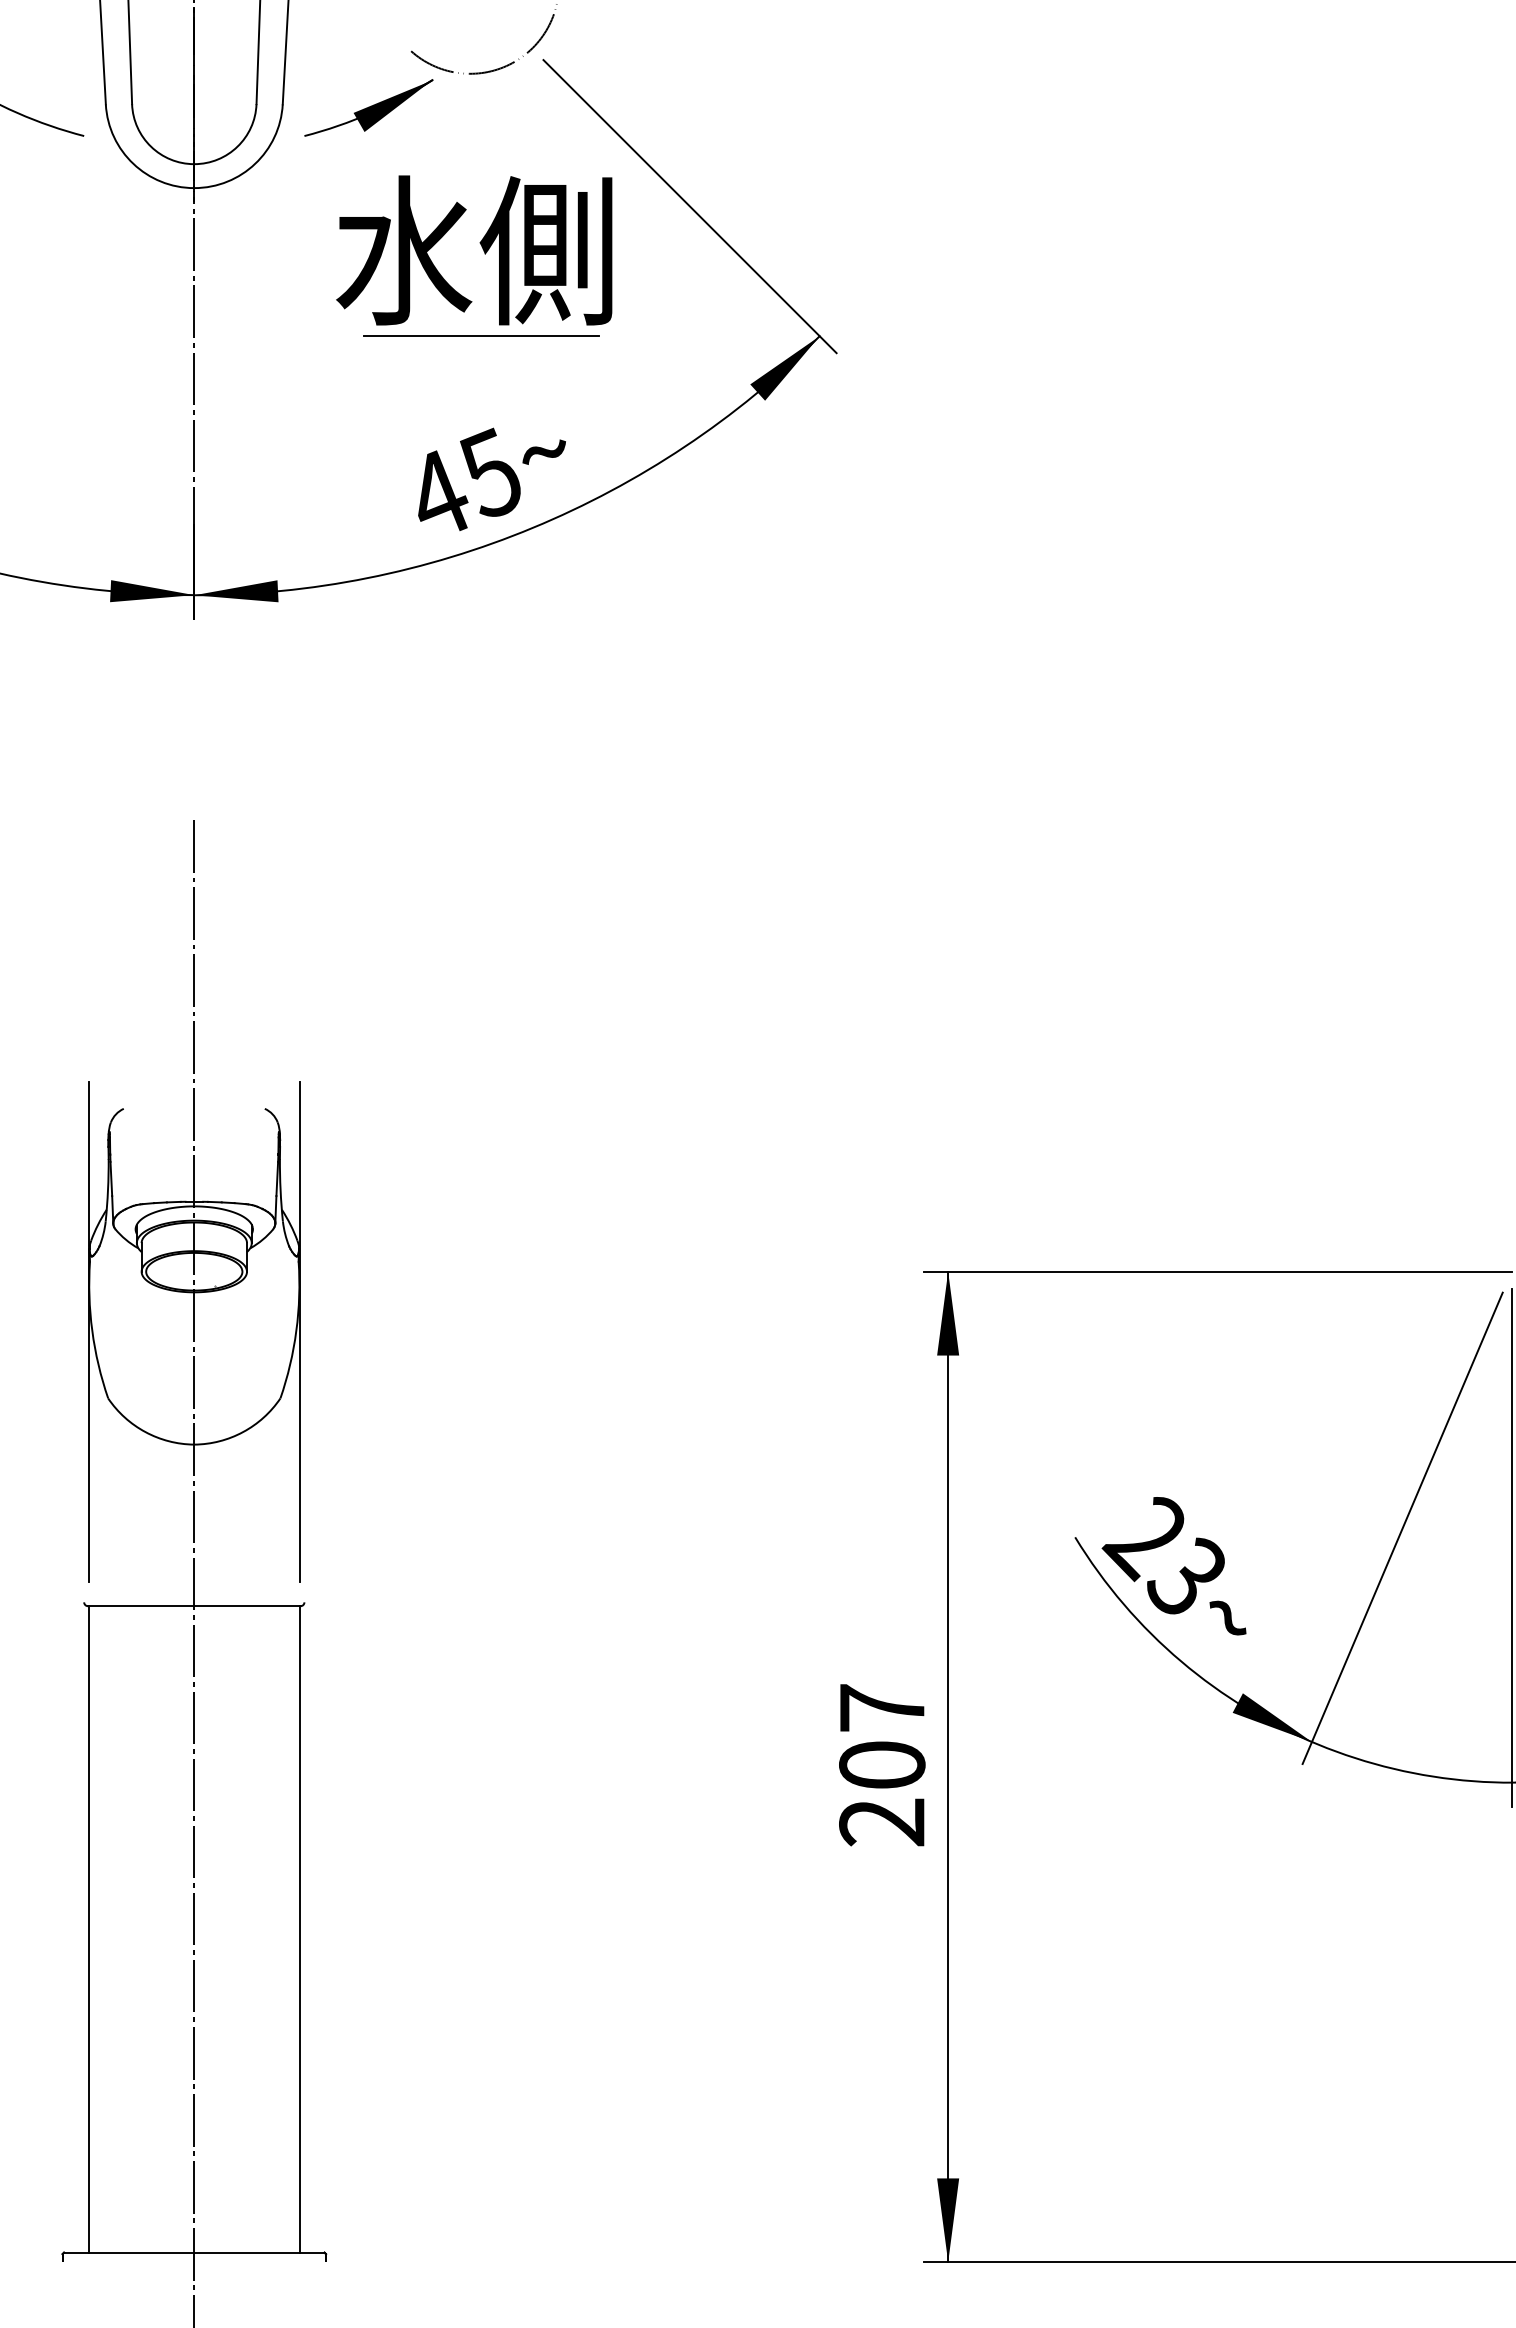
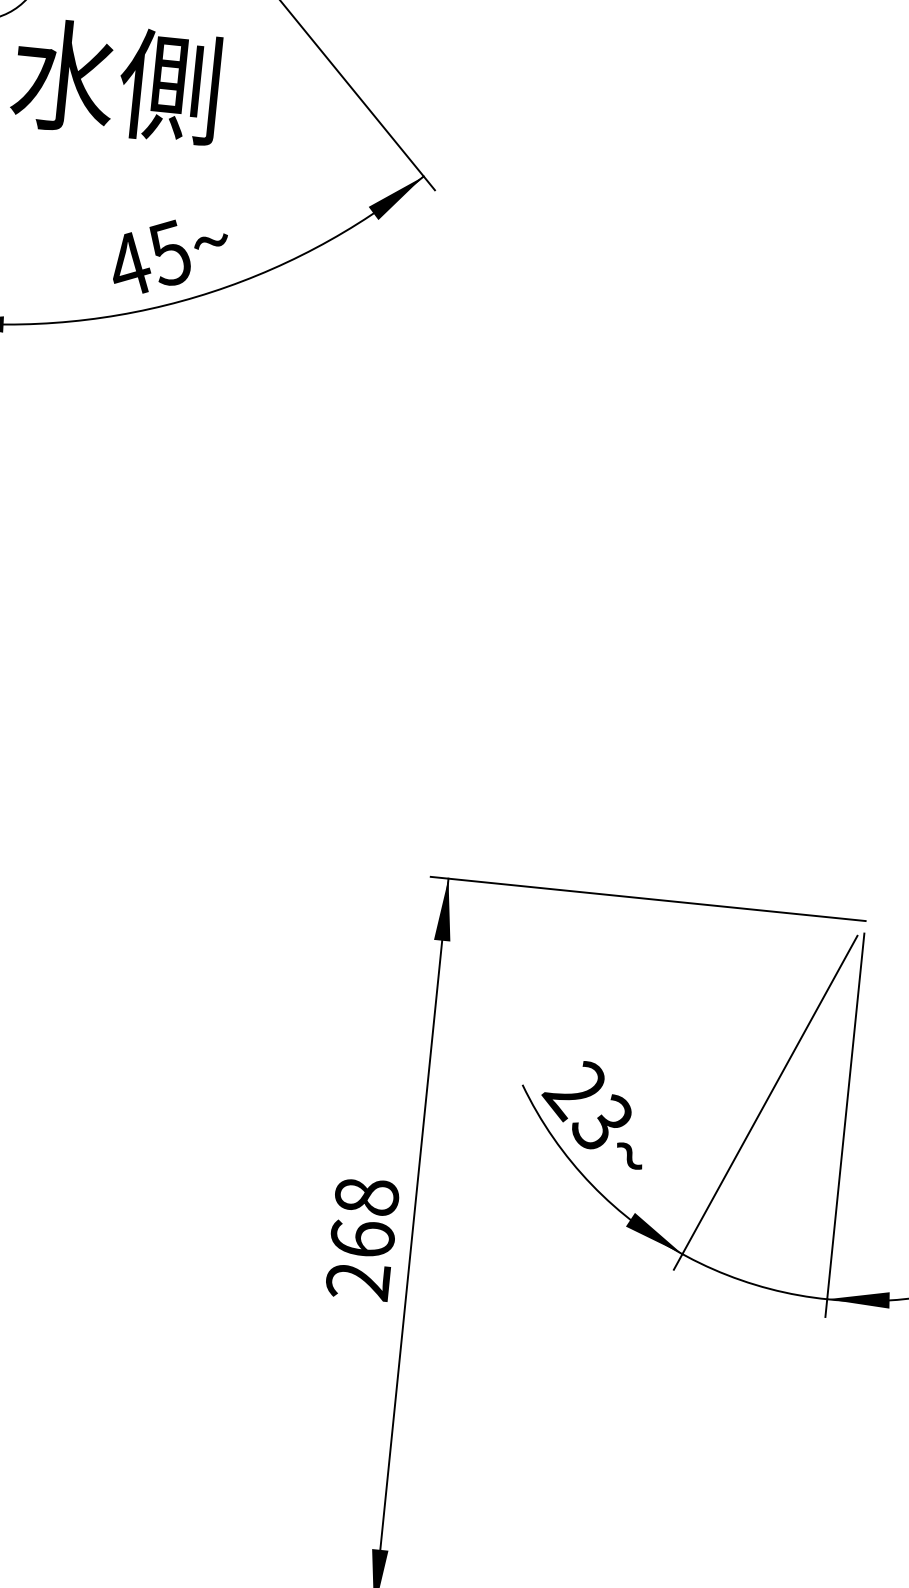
text: (474, 250) -> (116, 81), moved
line: (480, 336) -> (172, 151), removed
text: (882, 1736) -> (364, 1217), 207 -> 268

